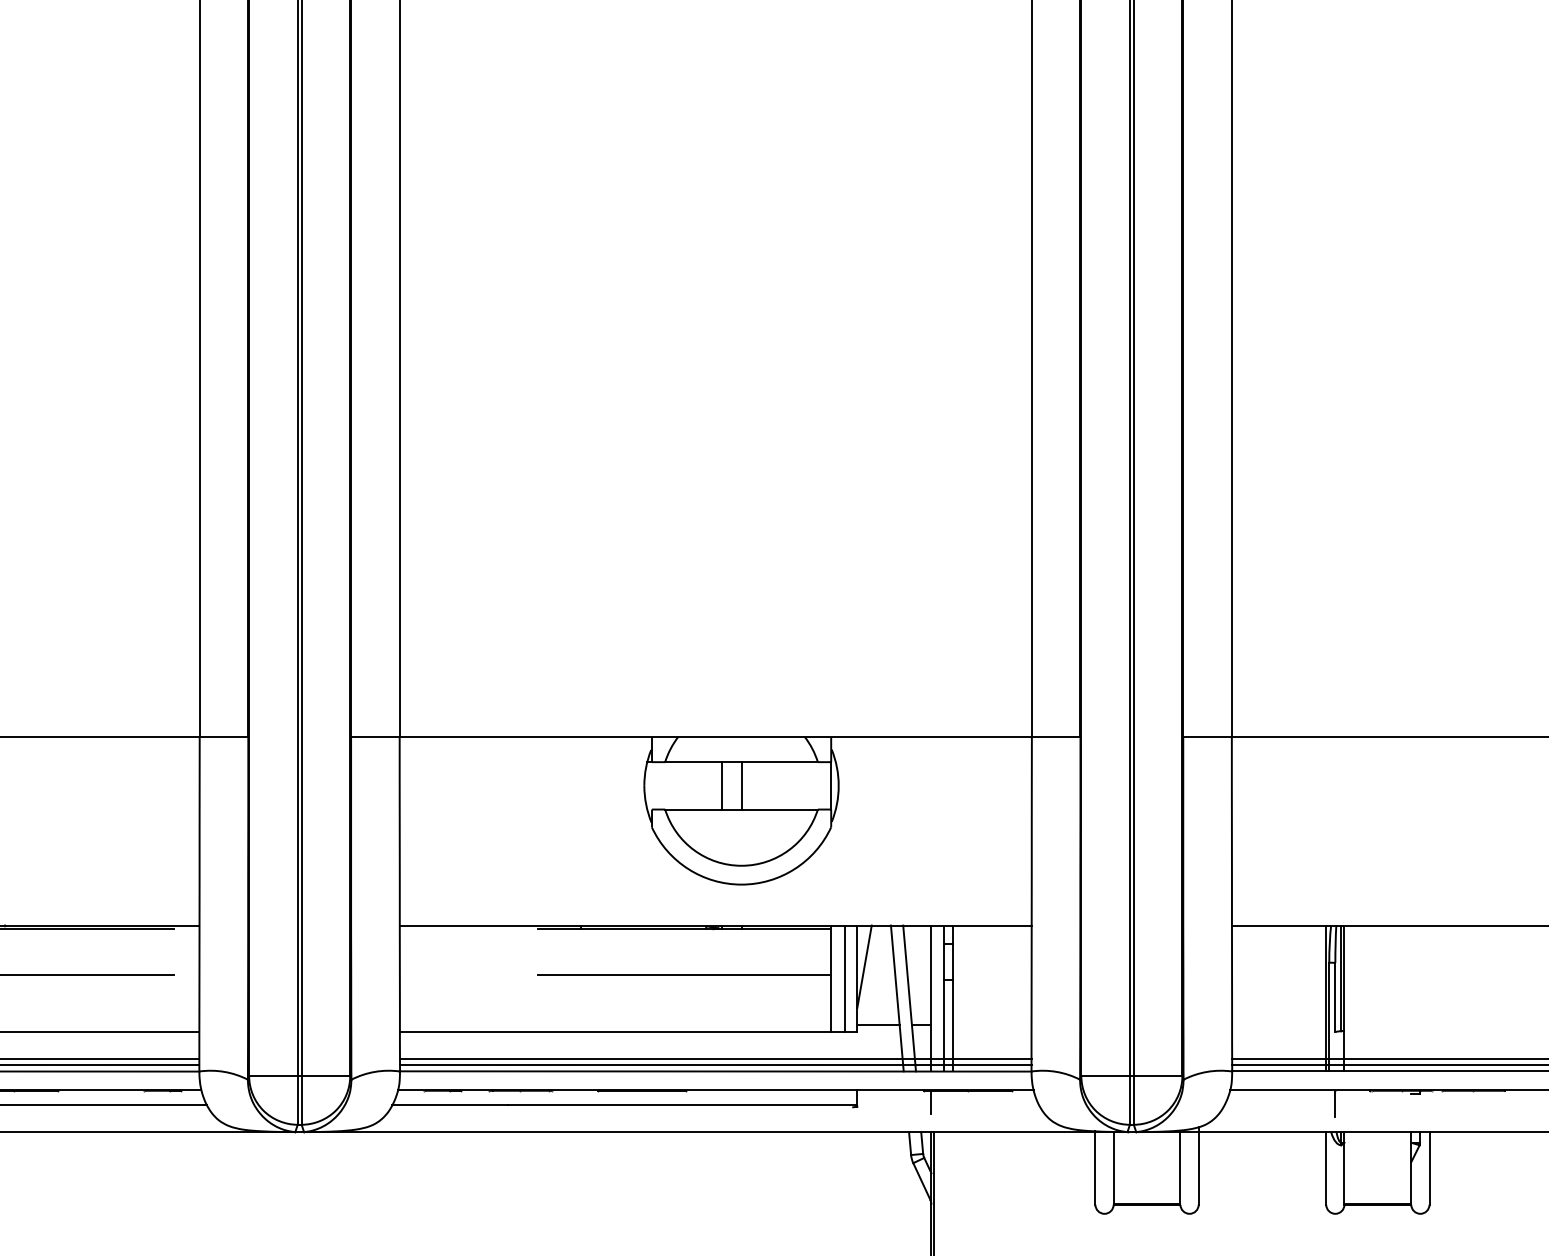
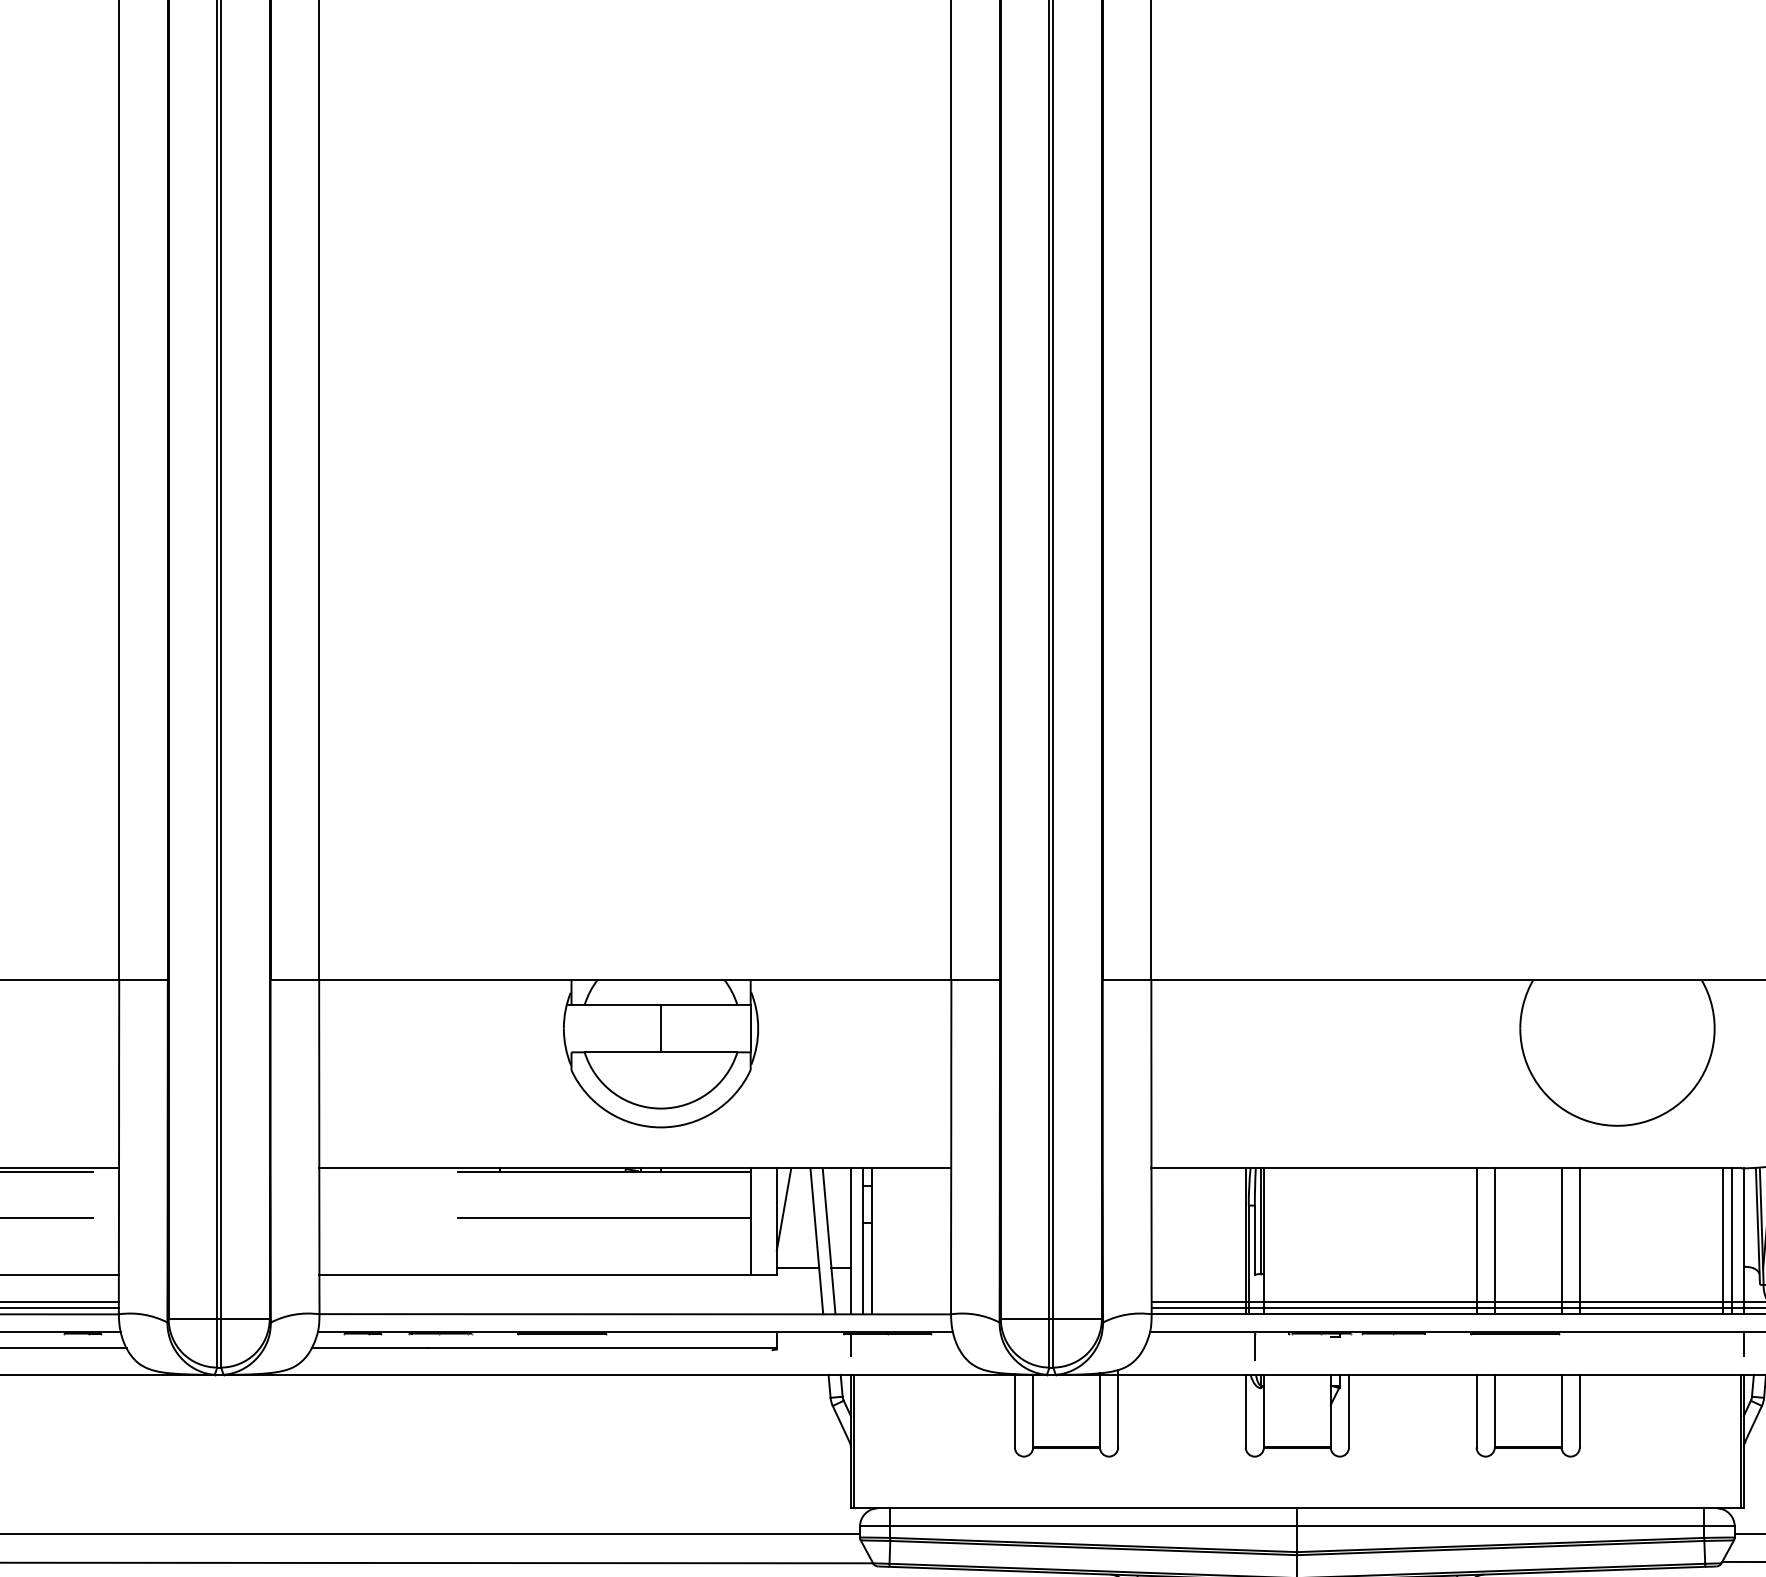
line: (722, 785) -> (641, 1028), removed
line: (845, 978) -> (764, 1221), removed
line: (716, 1058) -> (635, 1301), removed
line: (716, 1065) -> (635, 1308), removed

